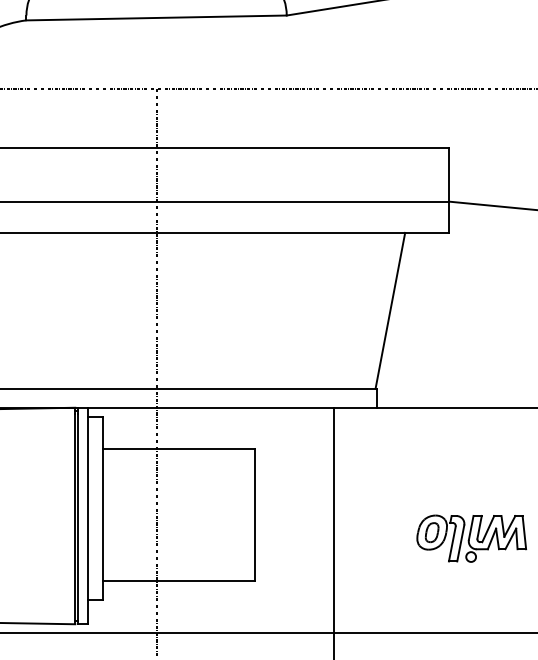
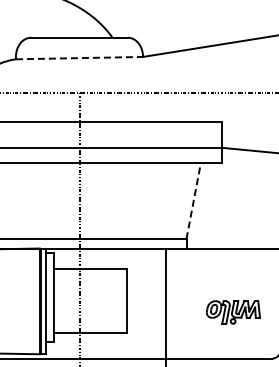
line: (156, 18) -> (79, 58), solid -> dashed
line: (390, 311) -> (193, 201), solid -> dashed

